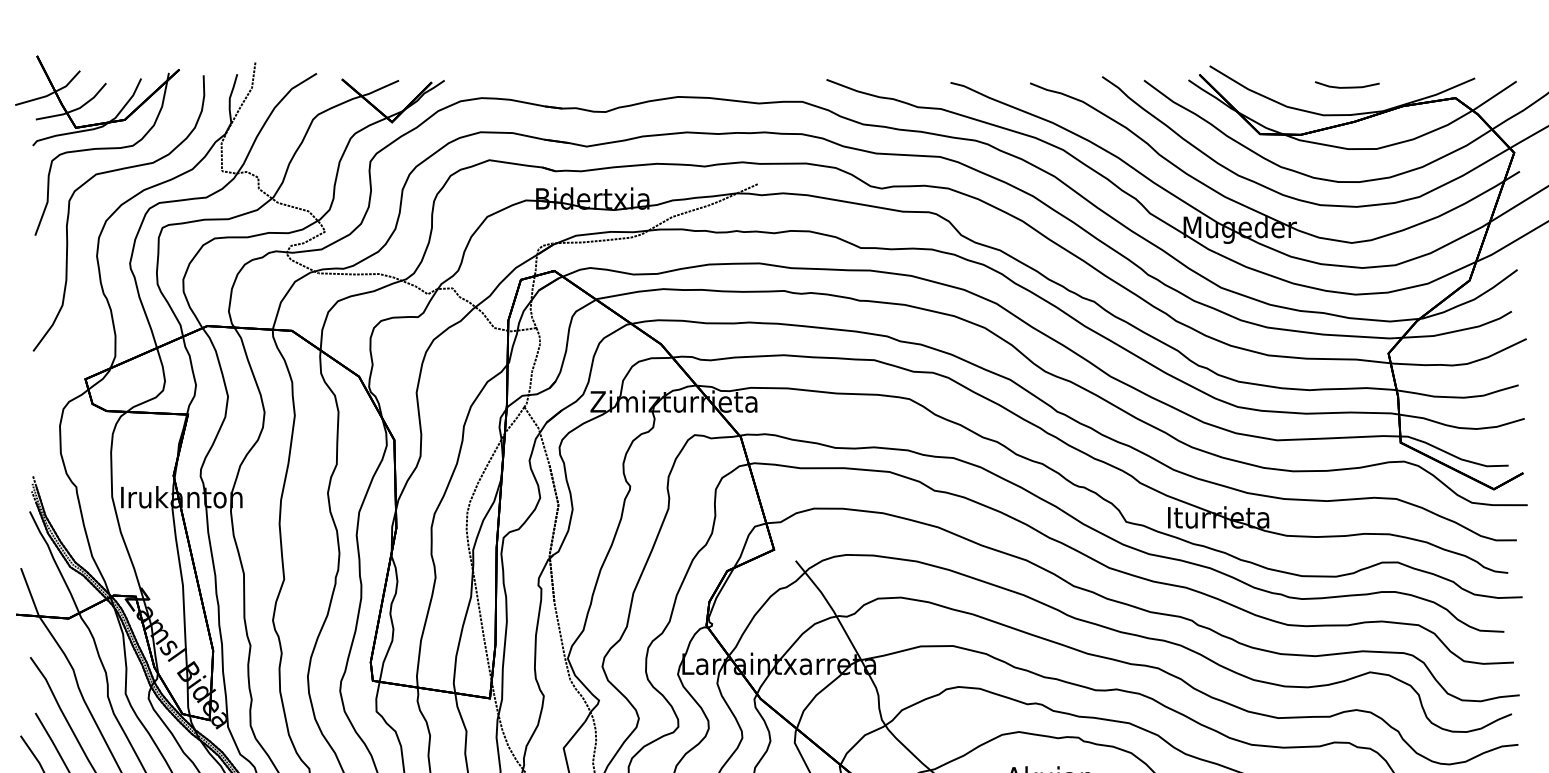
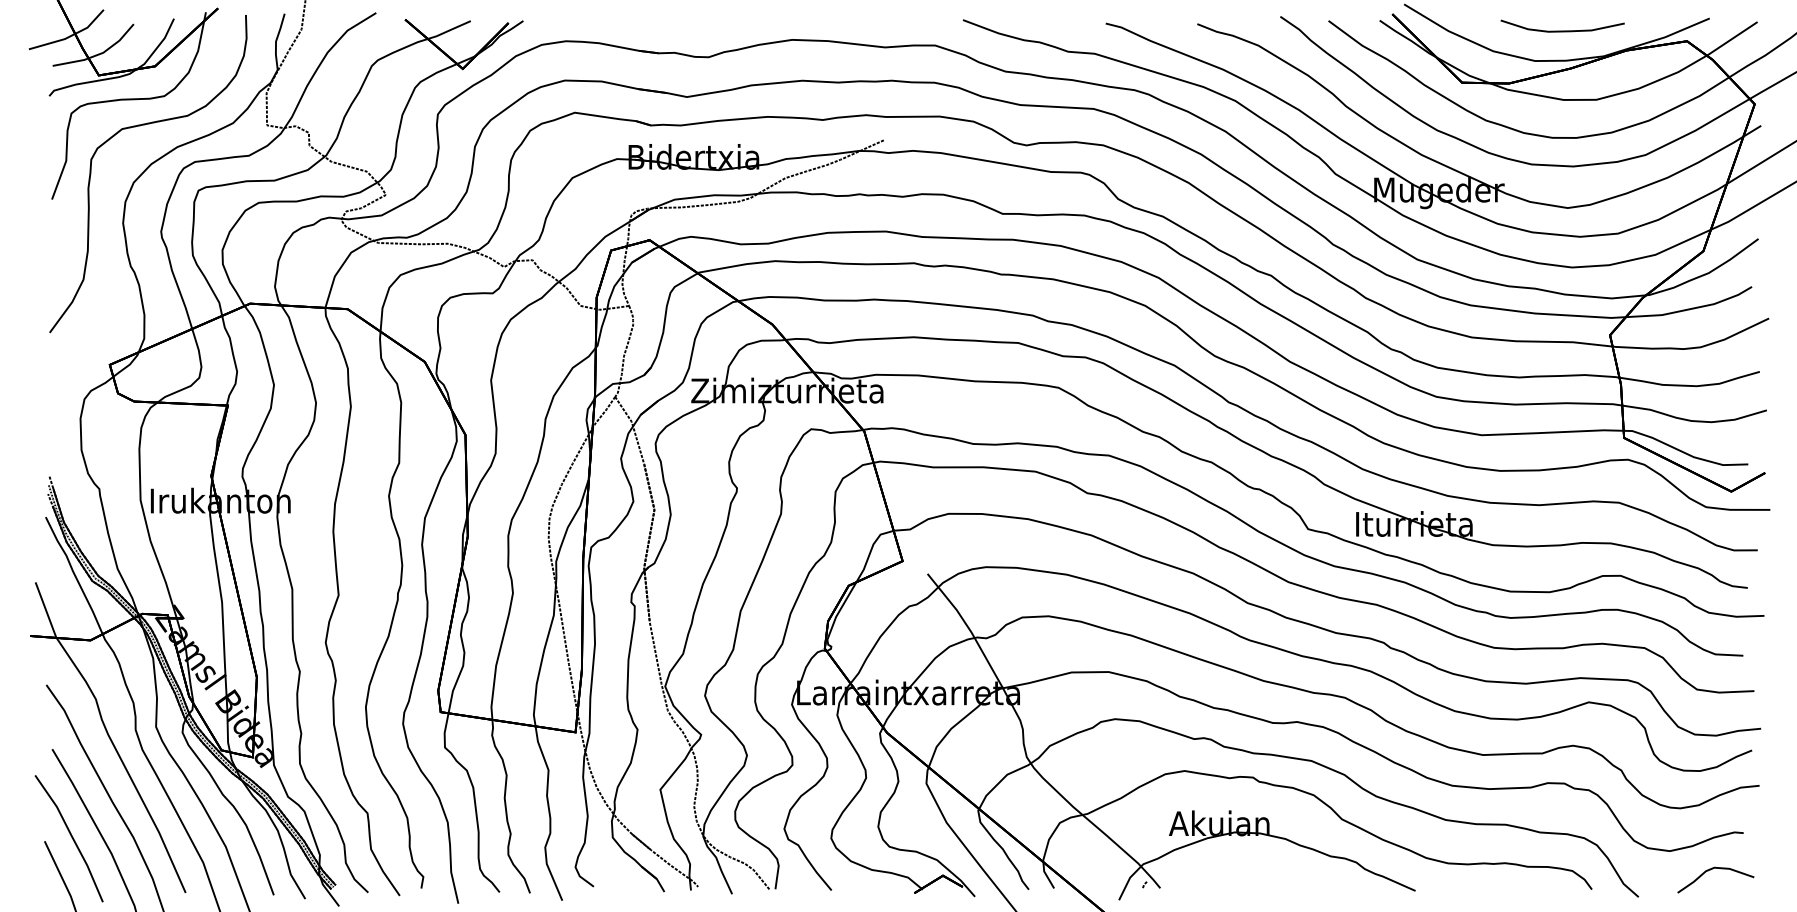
part: (1347, 84) -> (1562, 25), size x1.67

